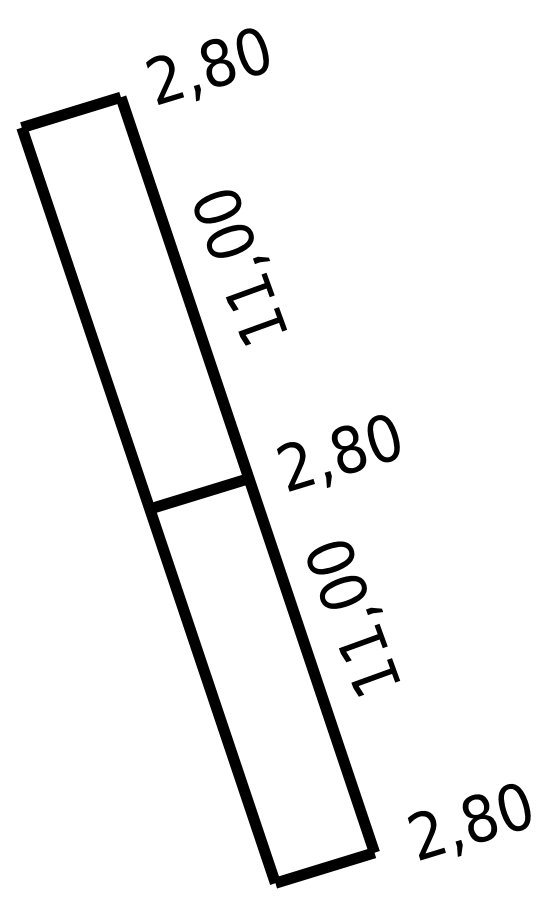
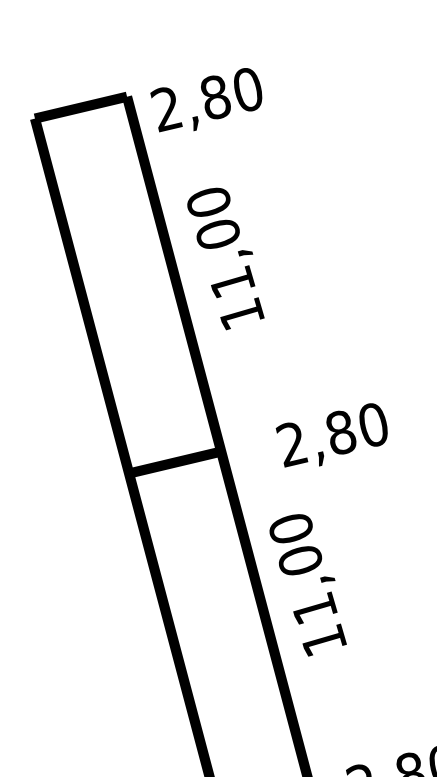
text: (207, 66) -> (206, 100), moved
text: (338, 453) -> (331, 435), moved

